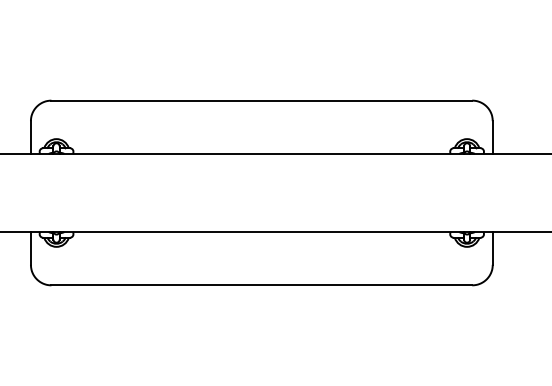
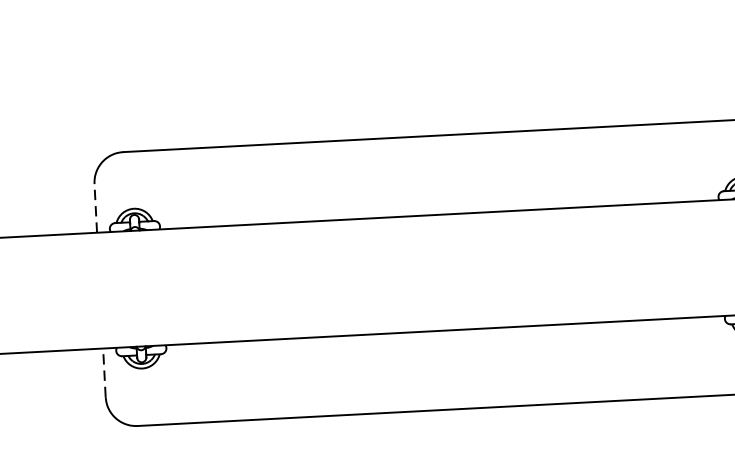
line: (30, 137) -> (95, 208), solid -> dashed
line: (30, 247) -> (103, 371), solid -> dashed

